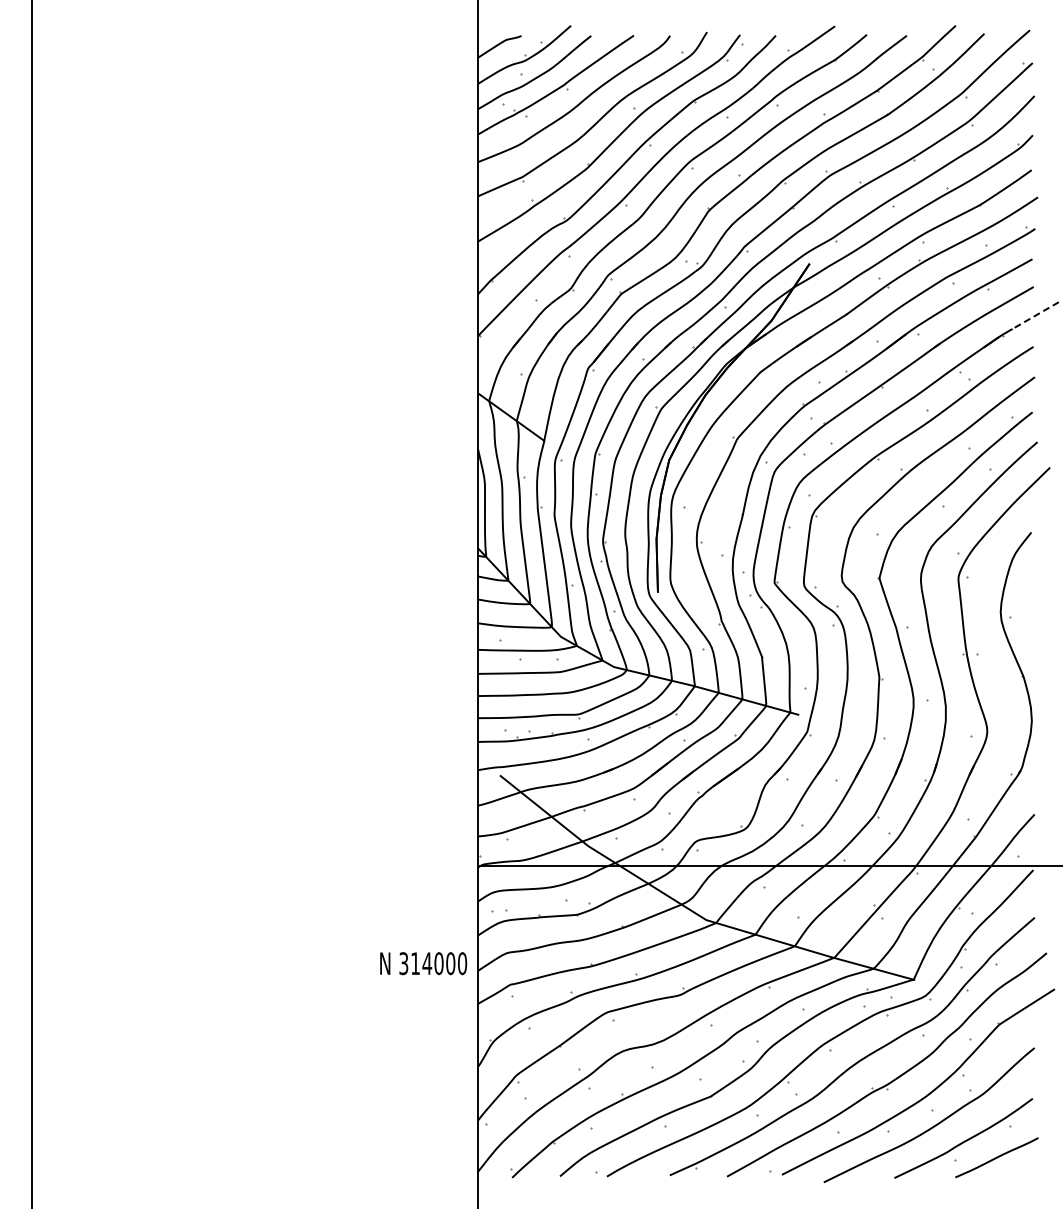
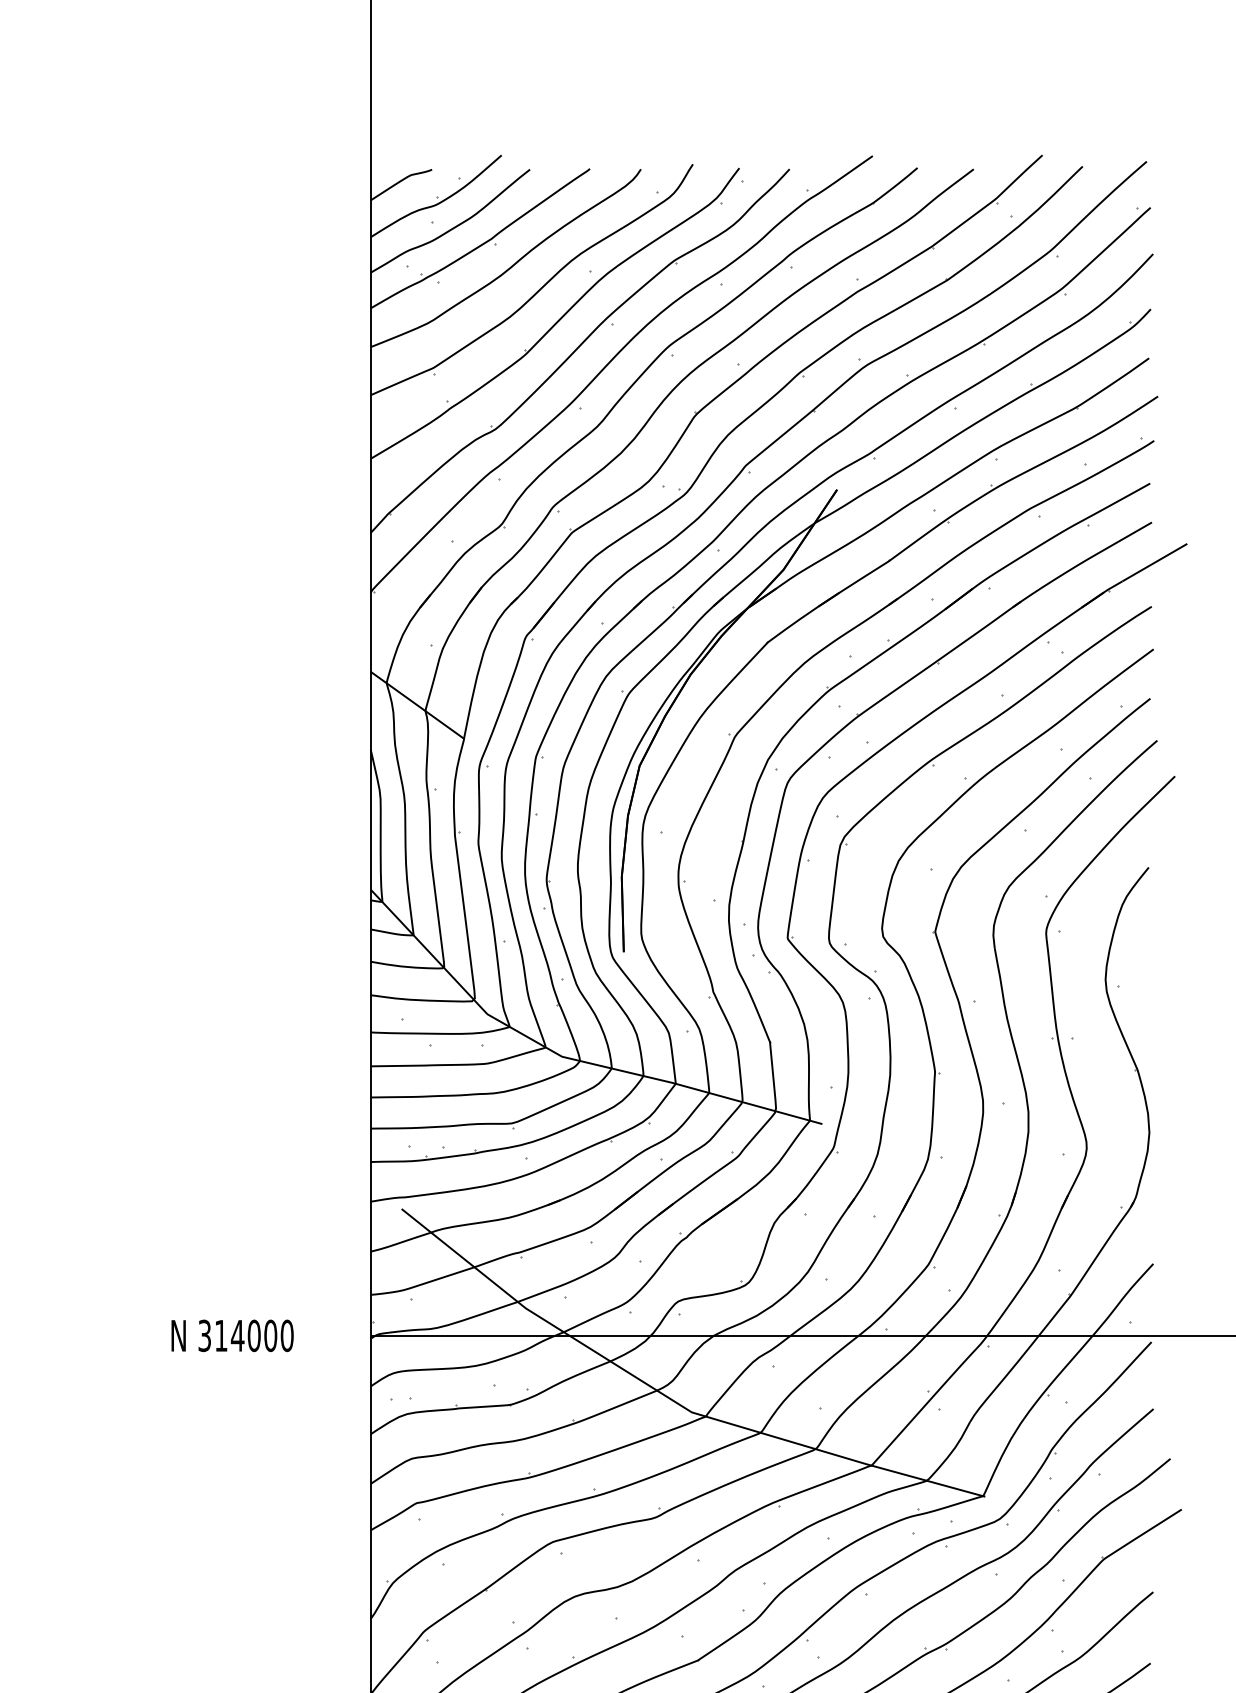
line: (1035, 315) -> (1154, 562), dashed -> solid
text: (423, 963) -> (232, 1335), moved

